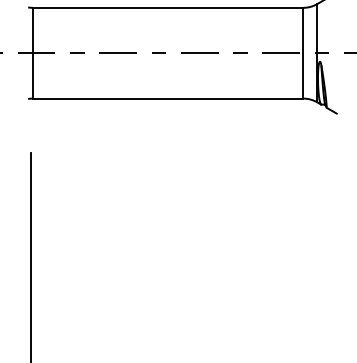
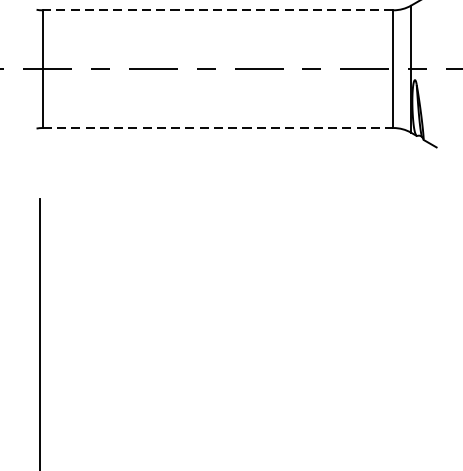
line: (167, 7) -> (217, 9), solid -> dashed
line: (168, 98) -> (218, 127), solid -> dashed

